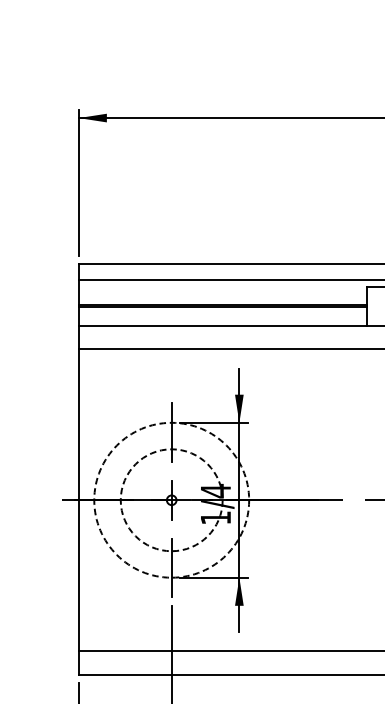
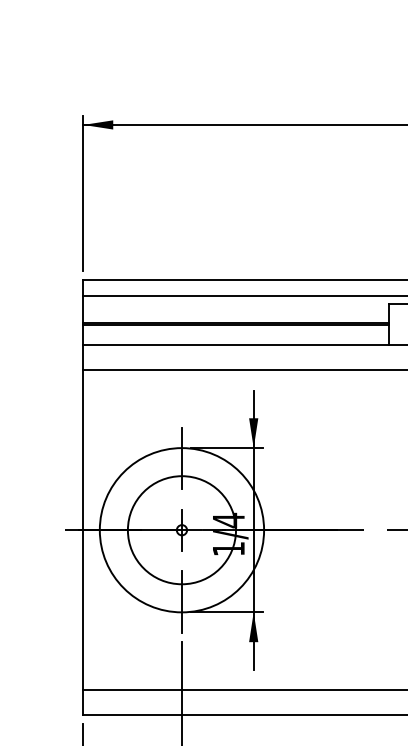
circle: (171, 500) -> (181, 530), dashed -> solid
circle: (171, 500) -> (181, 530), dashed -> solid

